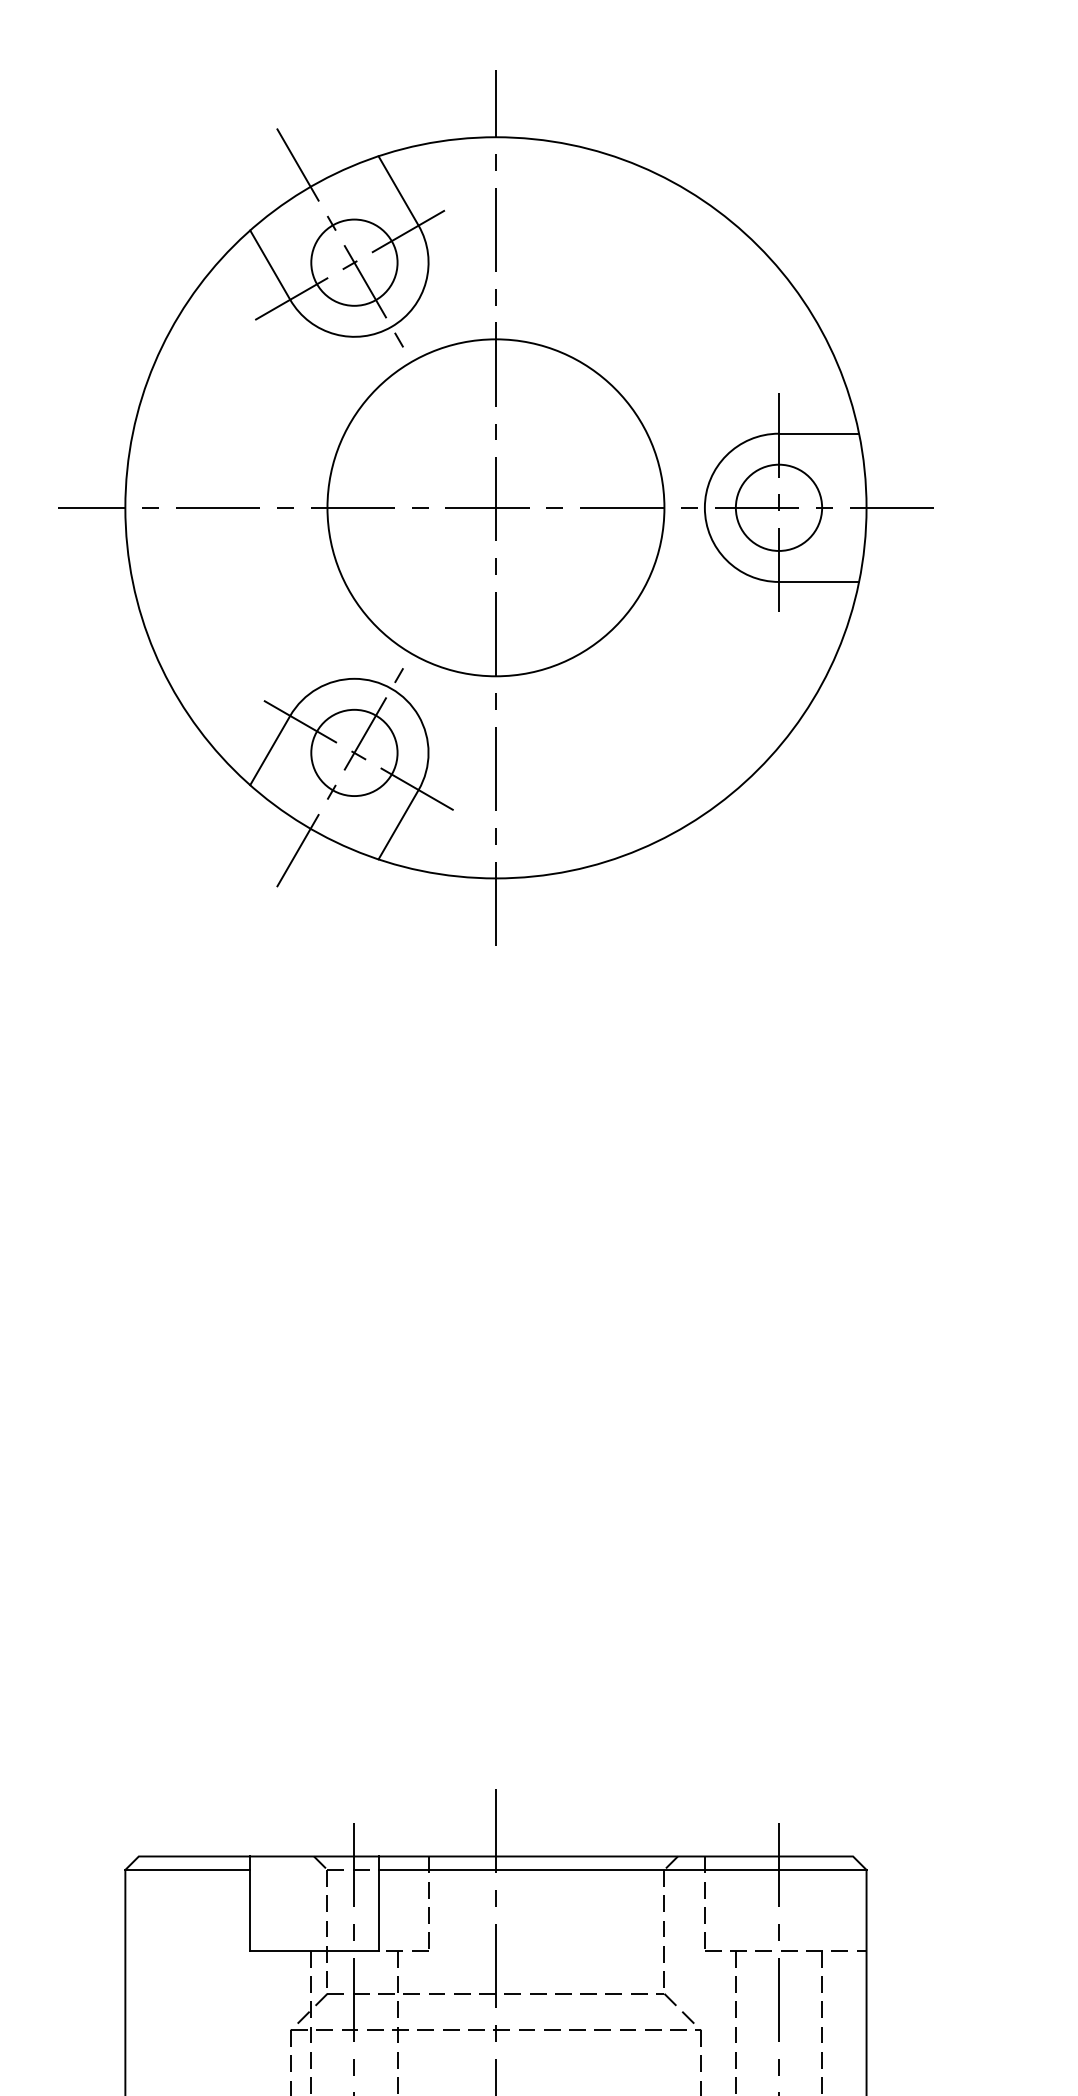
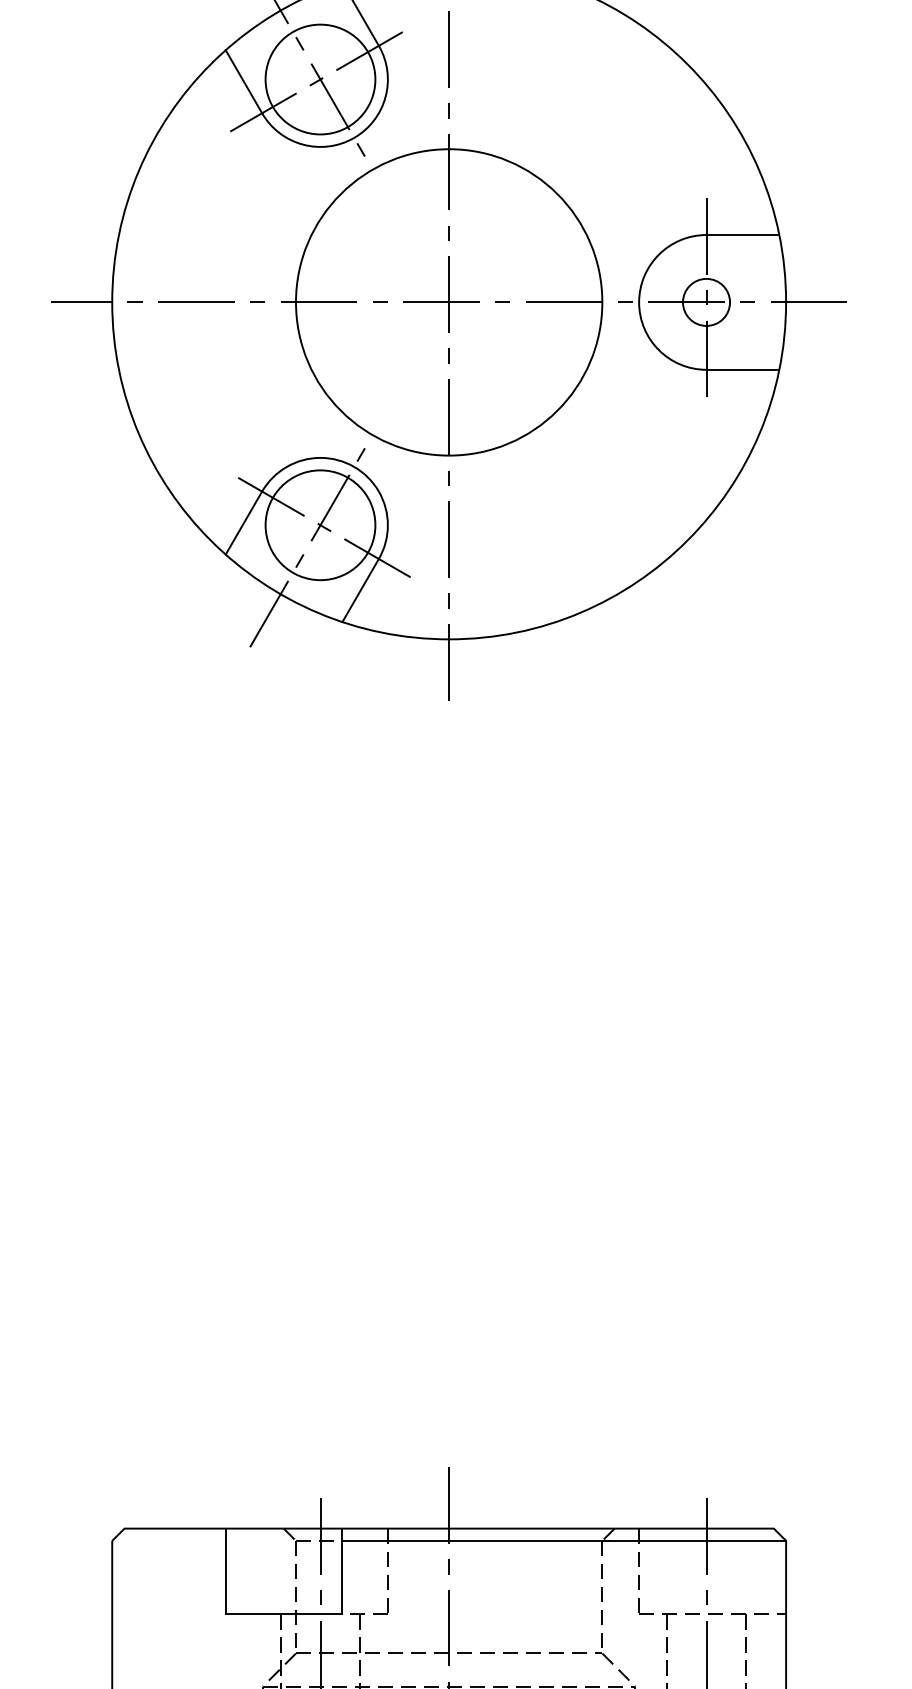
circle: (354, 262) -> (320, 79), size x1.4
circle: (778, 507) -> (706, 302), size x0.6
circle: (354, 752) -> (320, 524), size x1.4
line: (187, 1869) -> (168, 1540), removed

